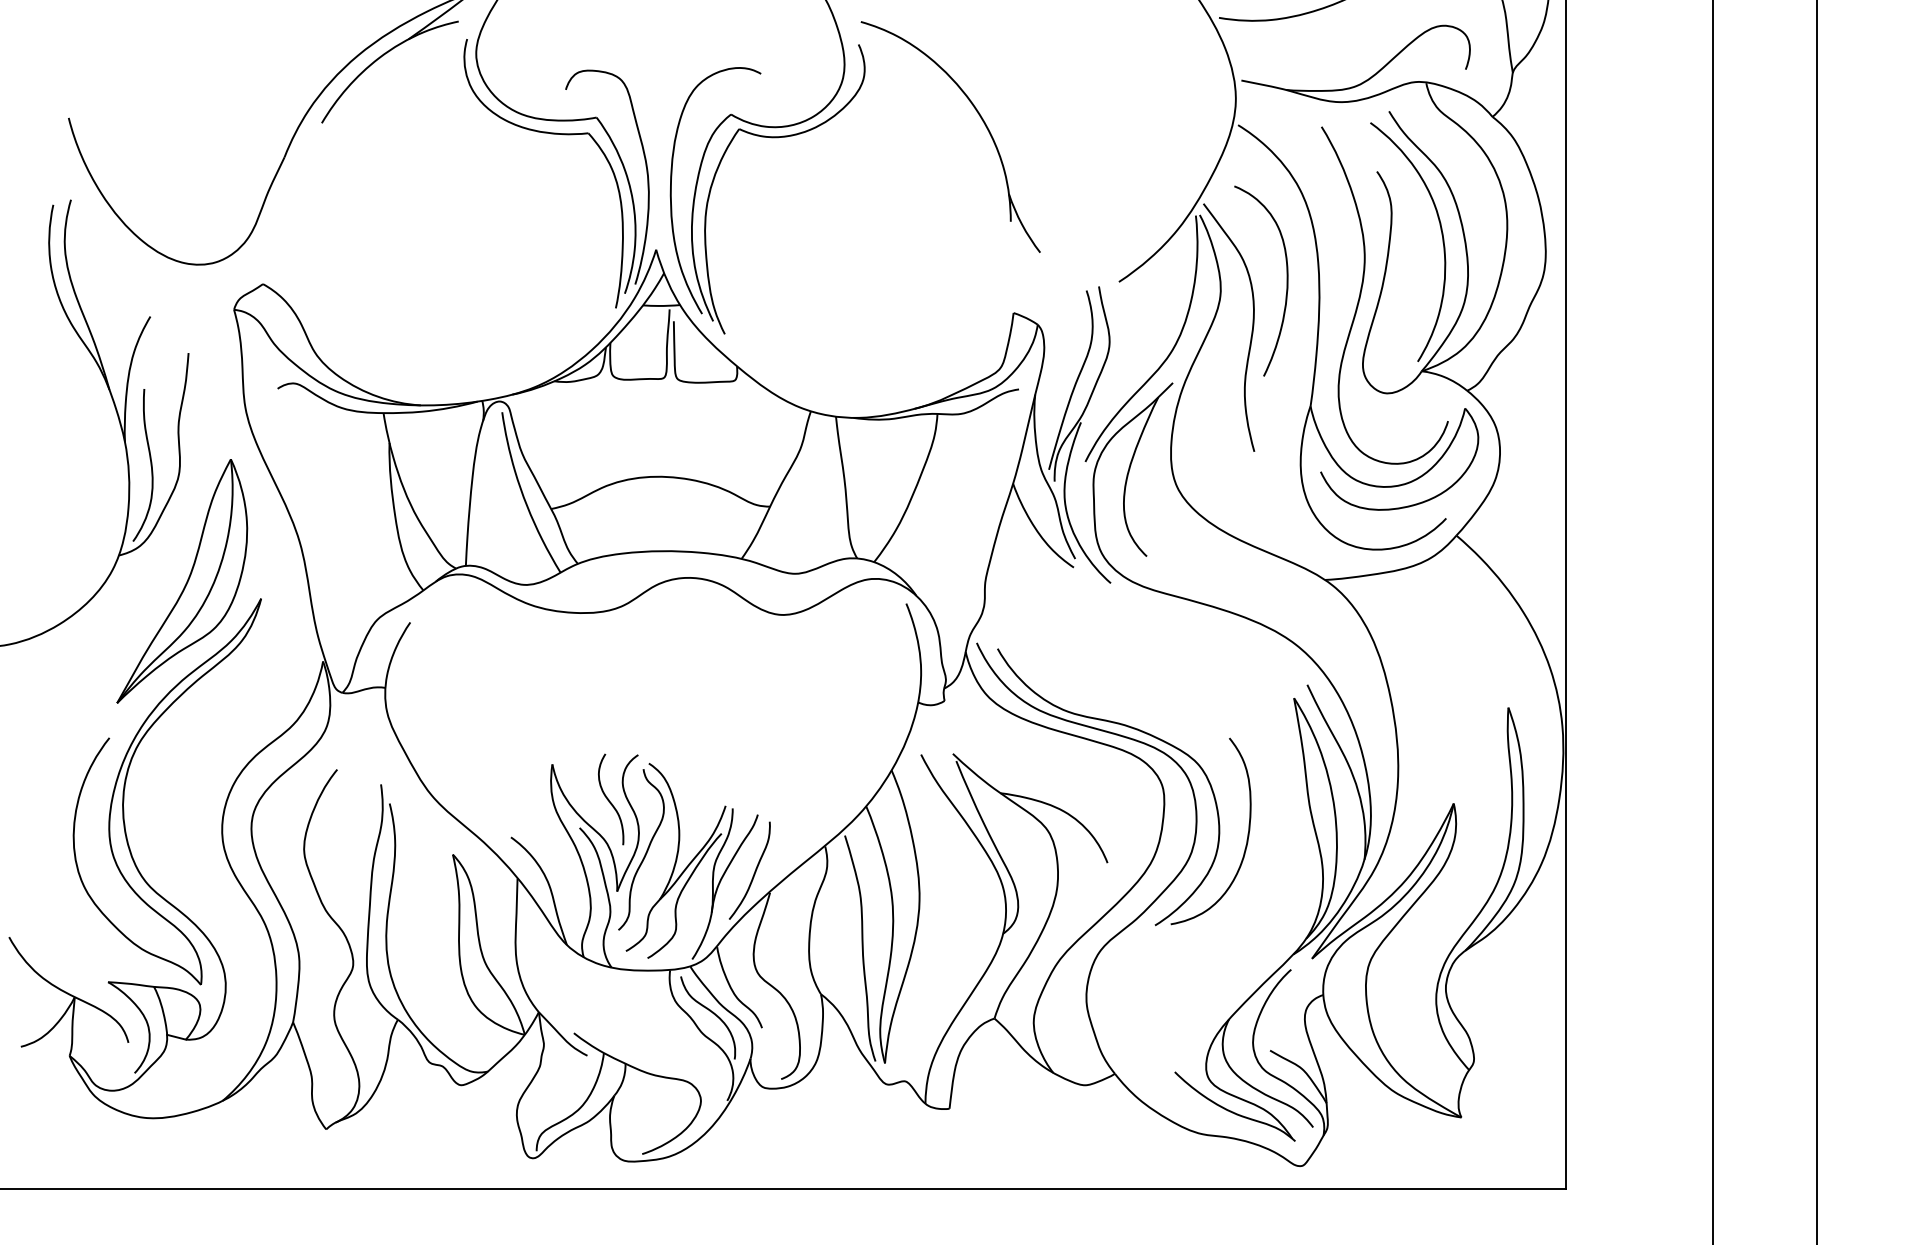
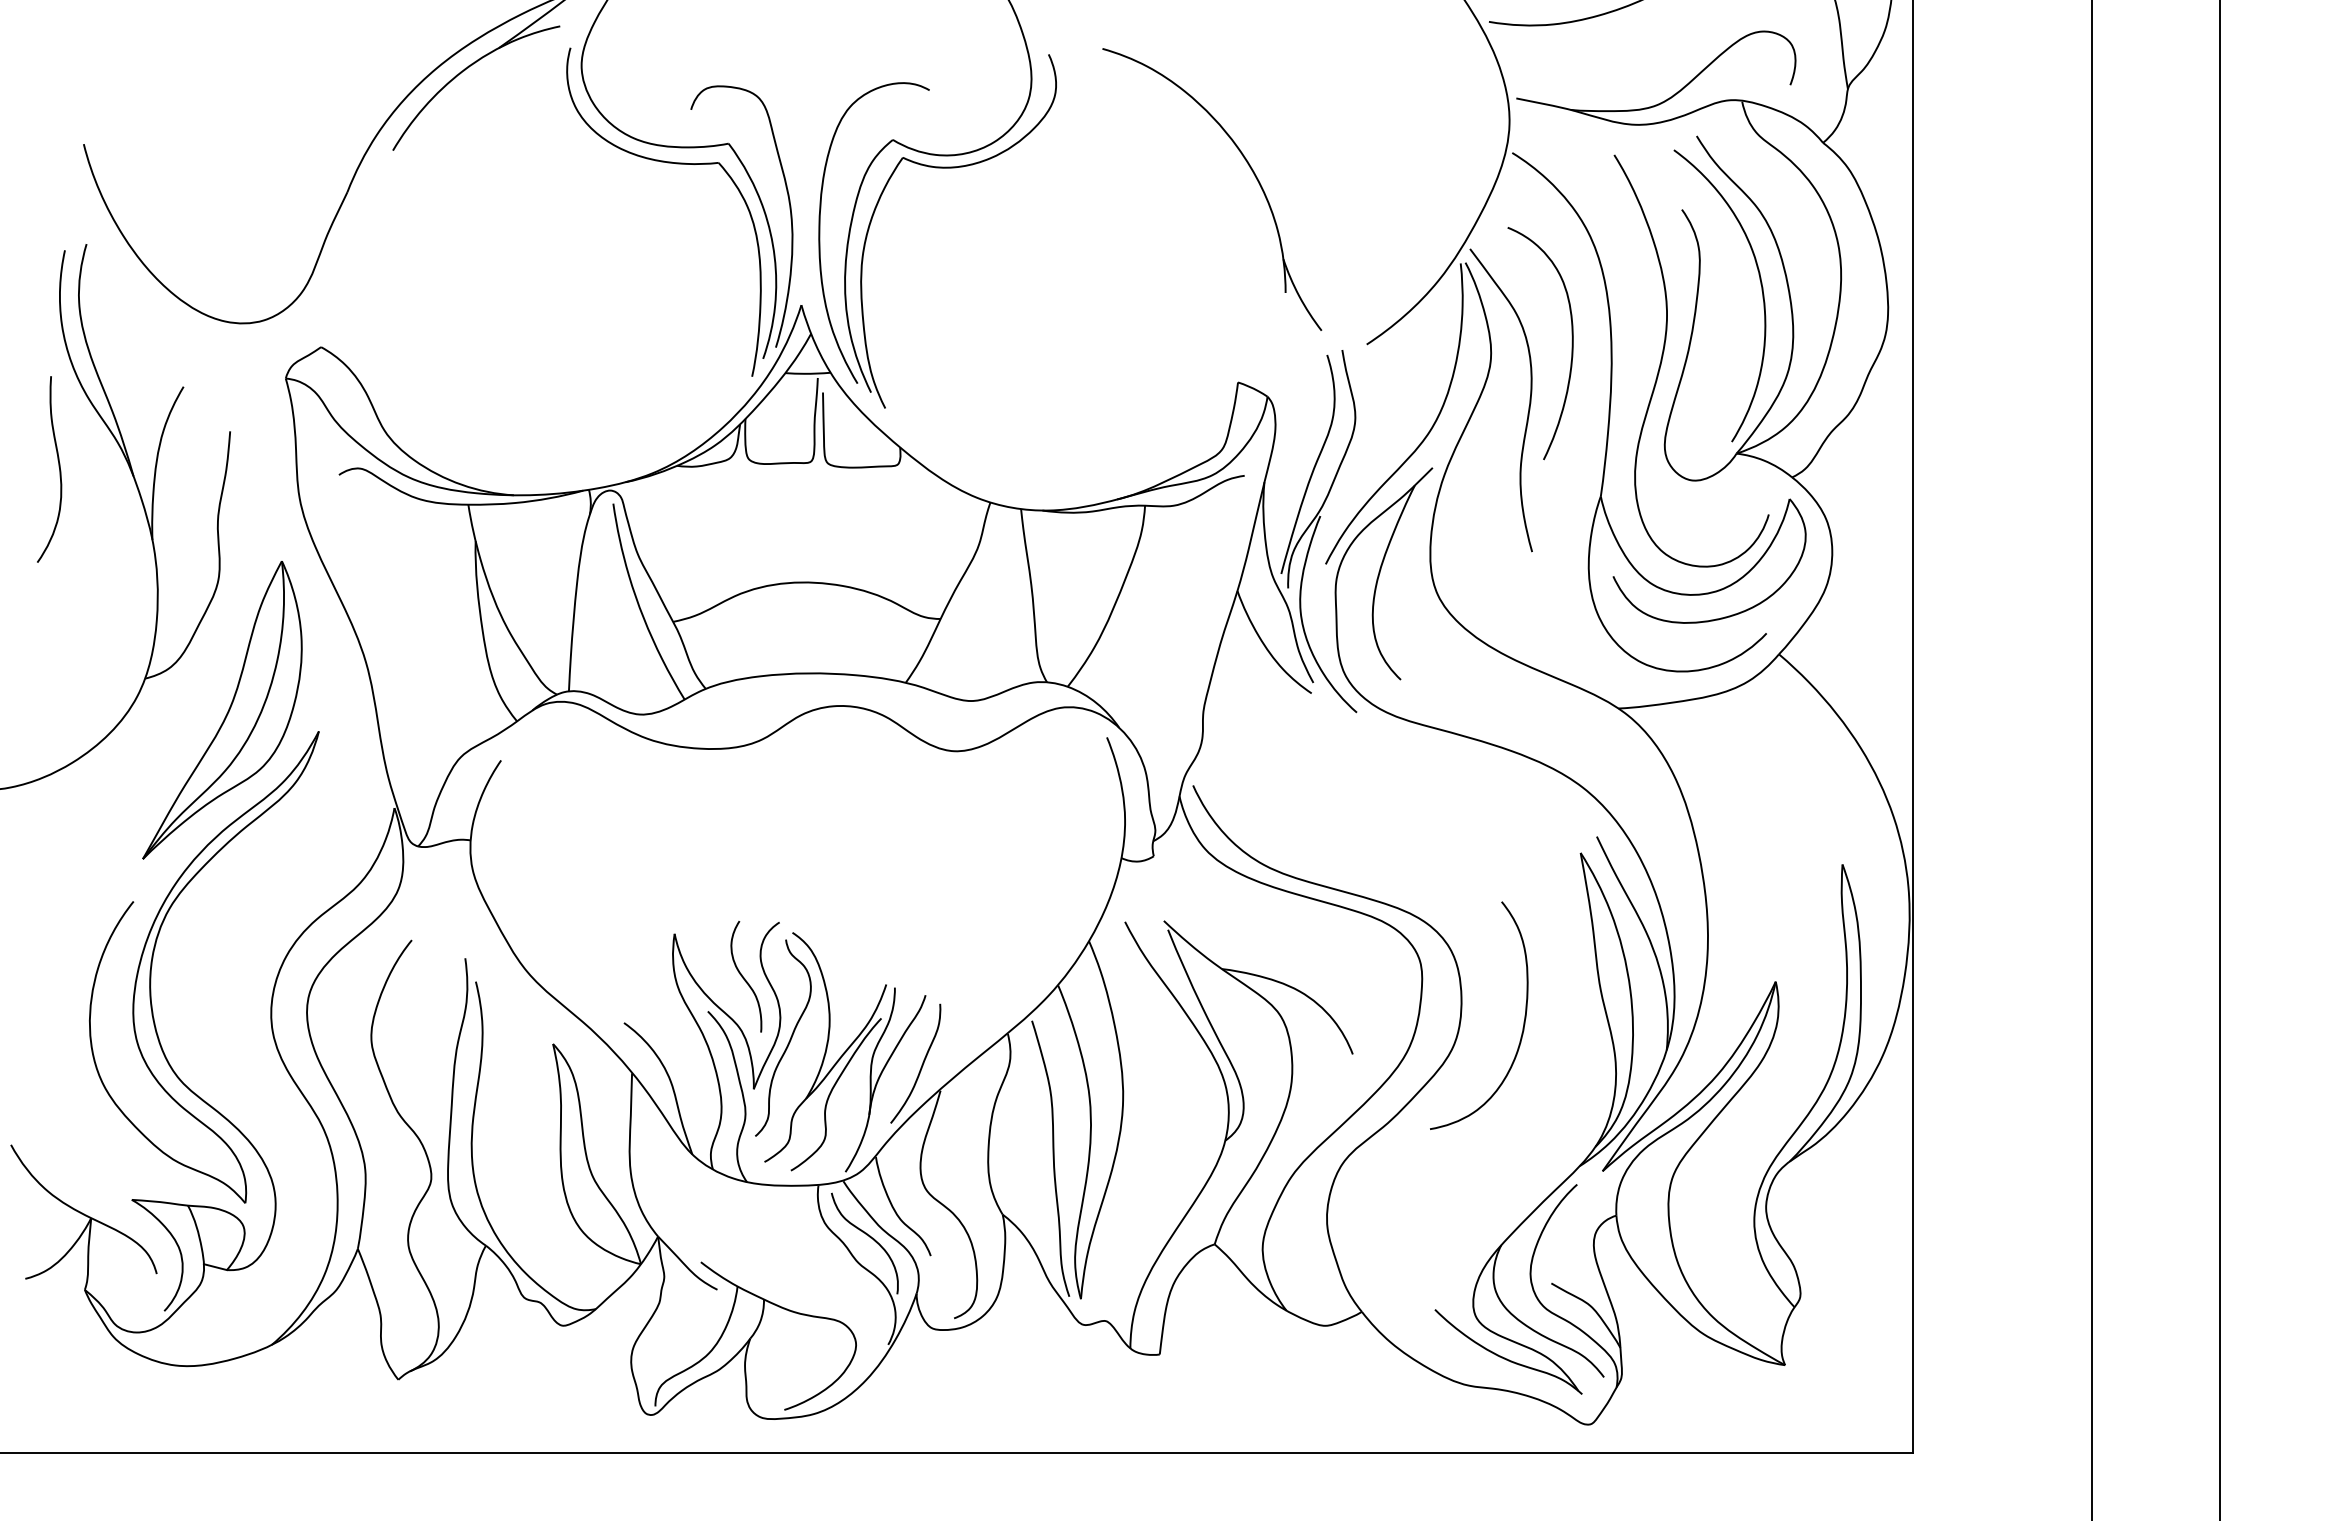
part: (982, 120) -> (1250, 169), moved
curve: (150, 463) -> (58, 467), moved
curve: (1127, 727) -> (1377, 888), removed

